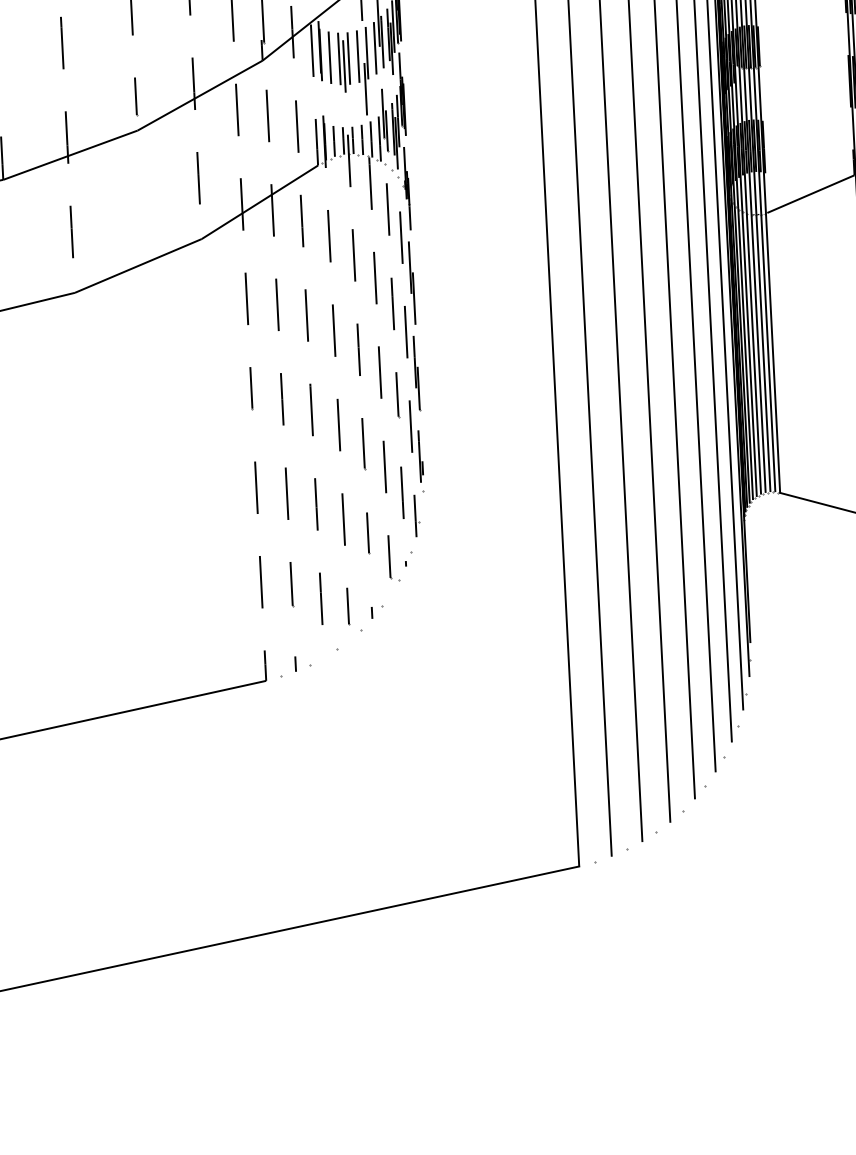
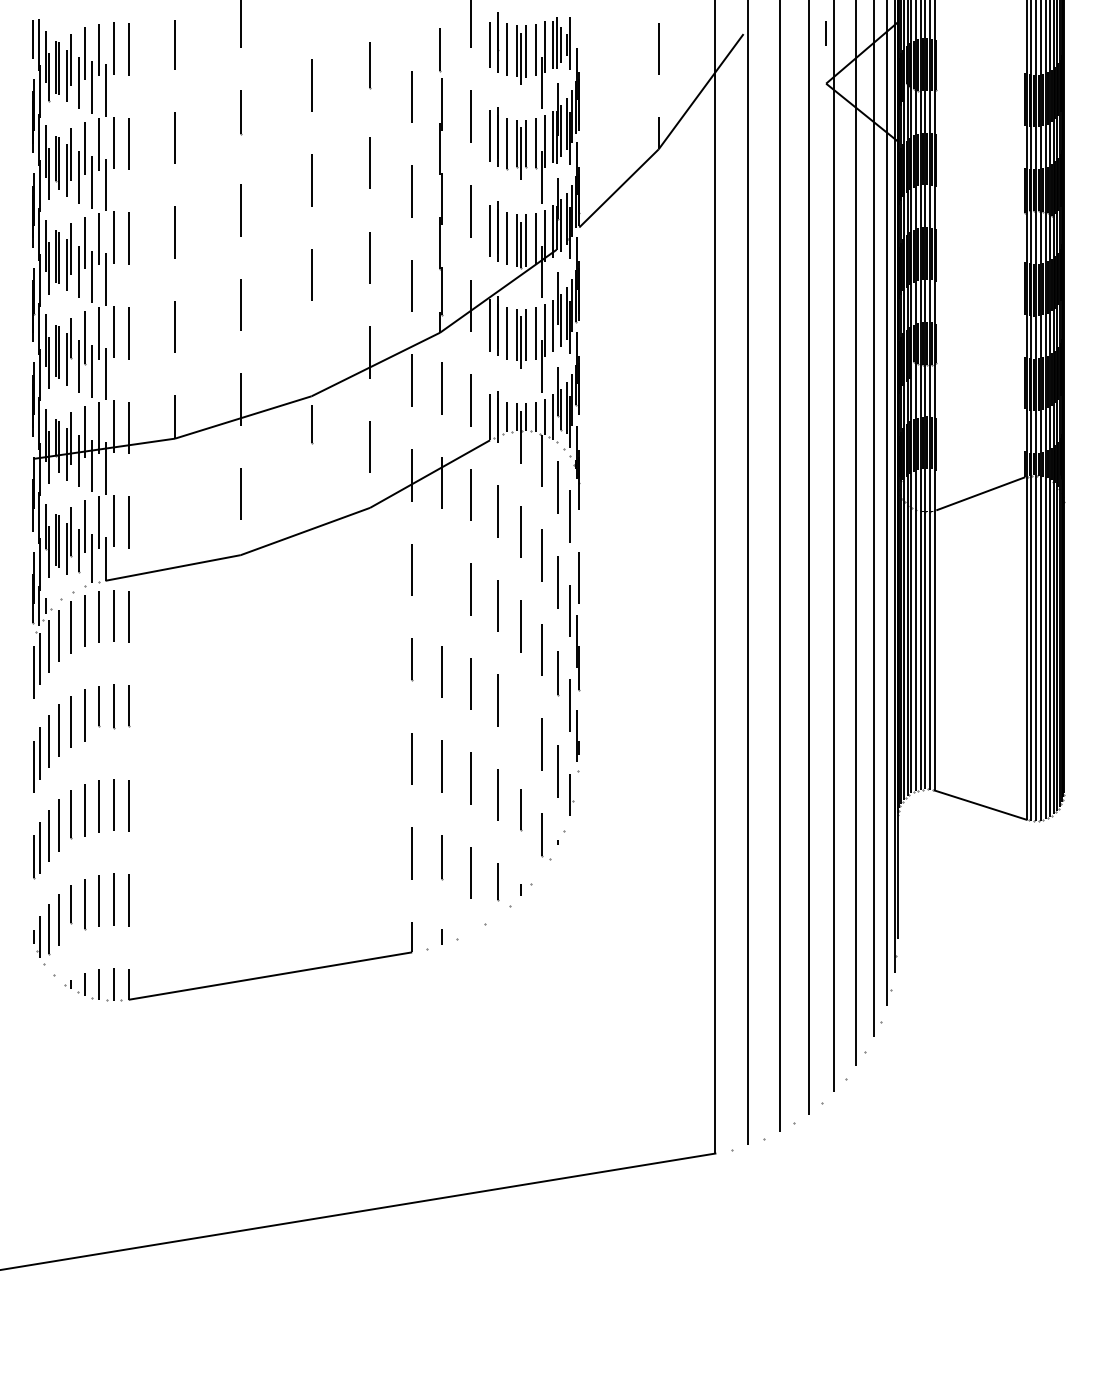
line: (136, 96) -> (312, 424), moved
line: (409, 267) -> (576, 546), removed
line: (277, 304) -> (442, 577), removed
line: (363, 443) -> (521, 720), removed

